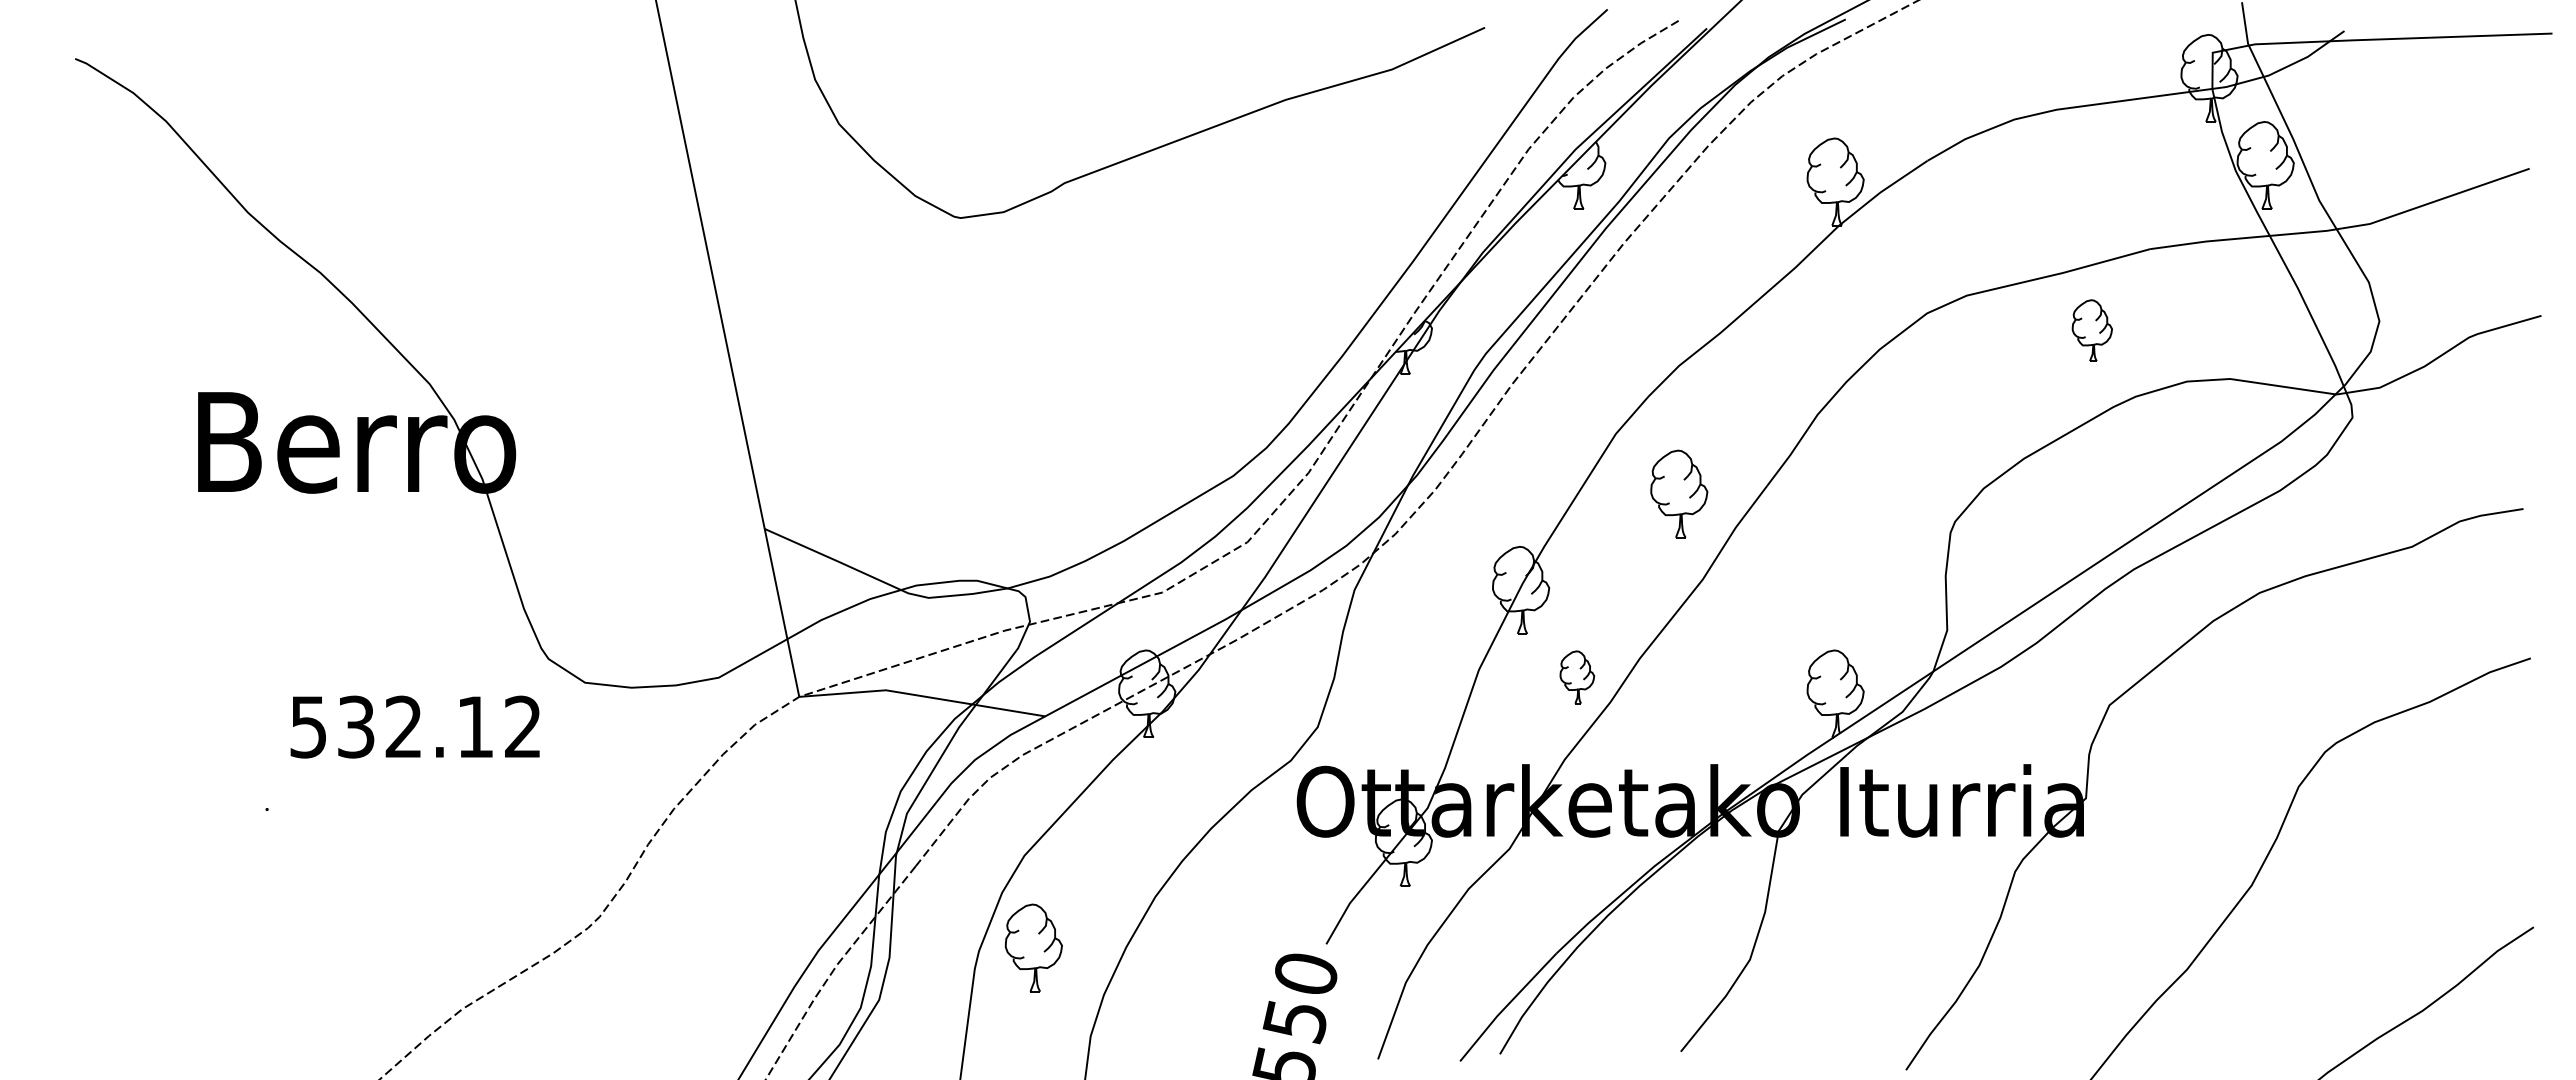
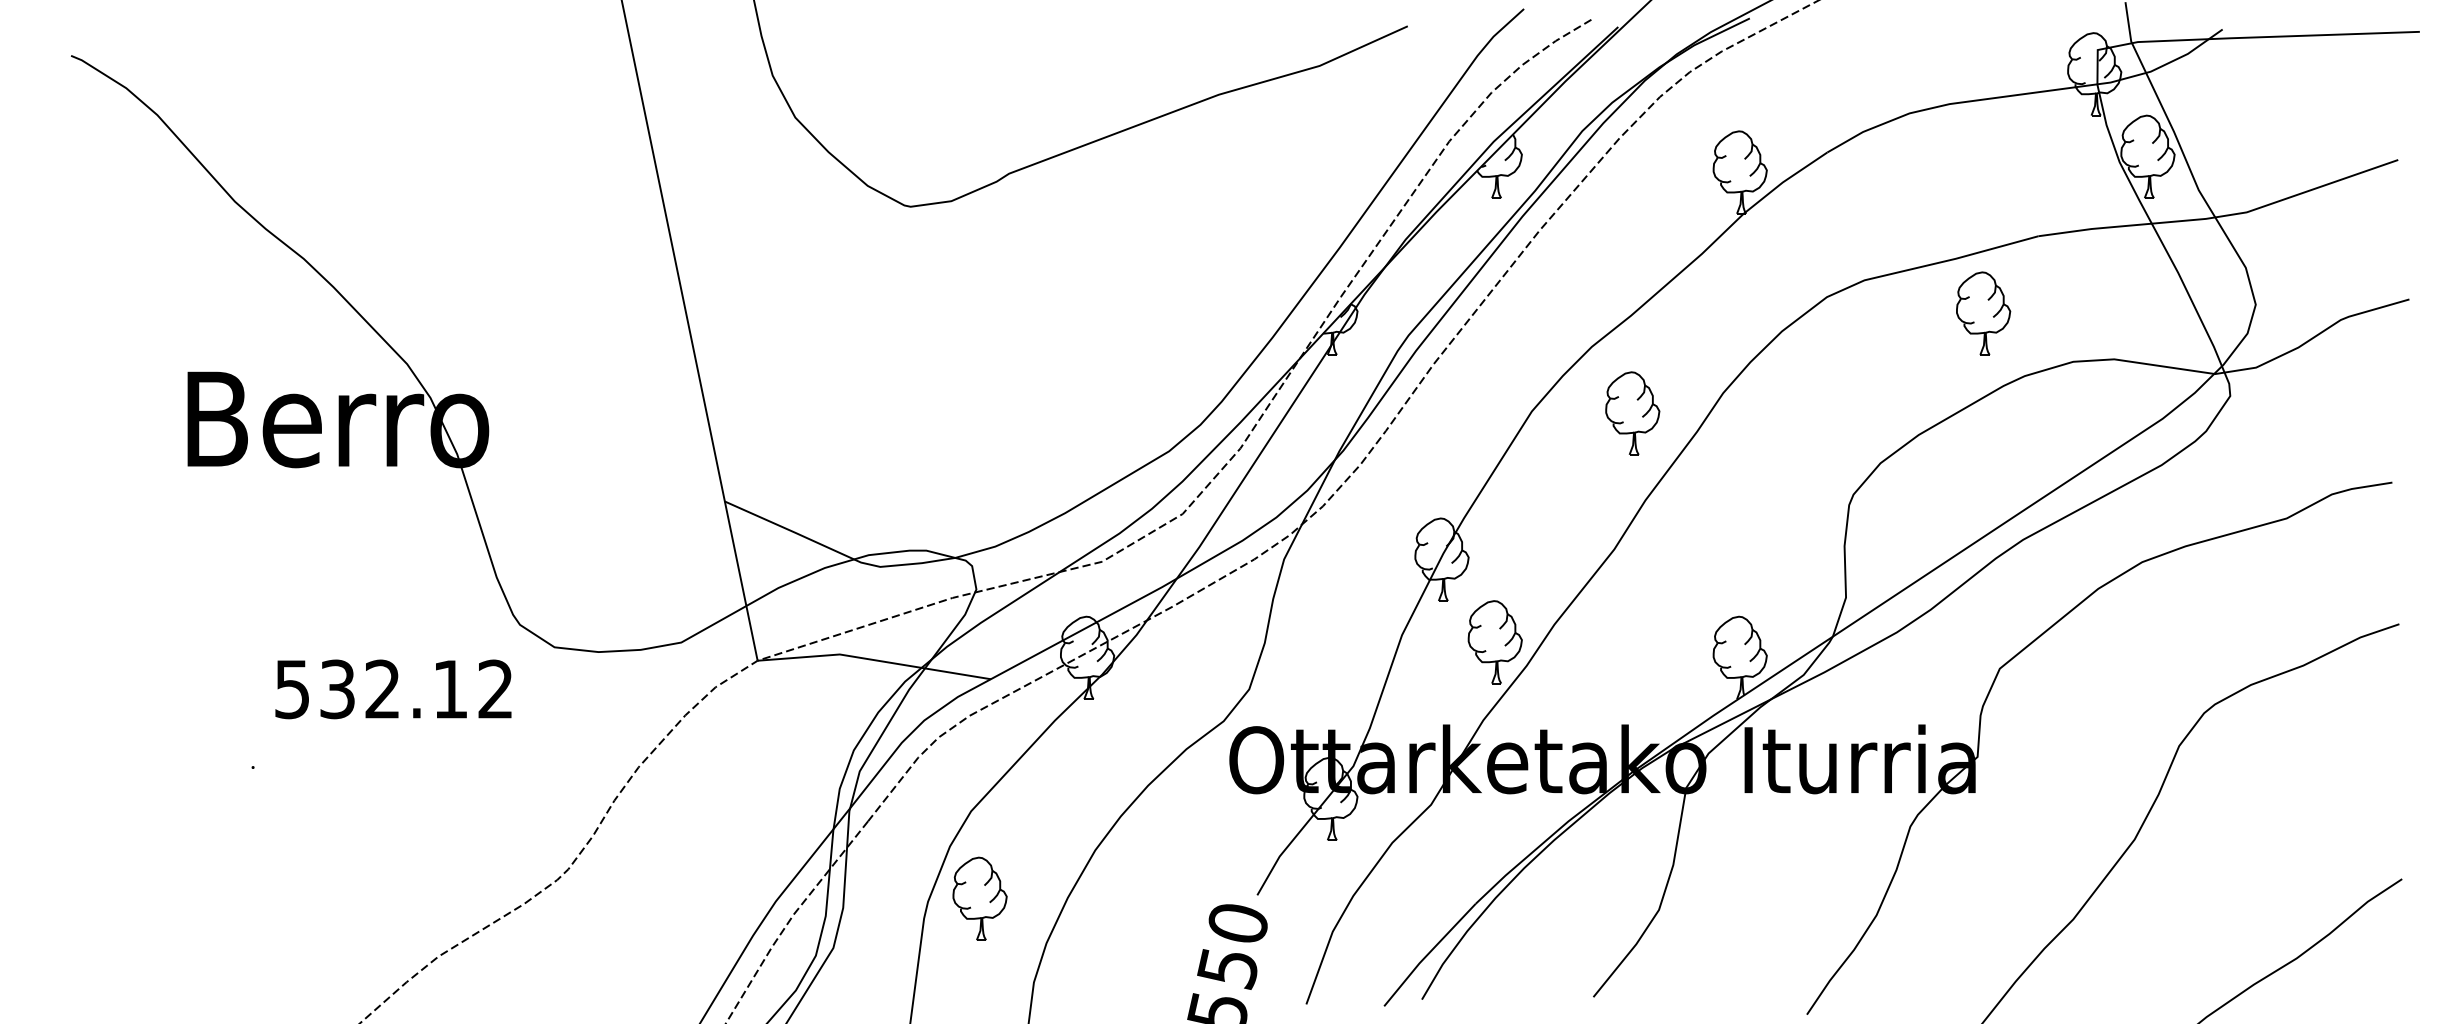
part: (2092, 330) -> (1983, 313), size x1.43
part: (1679, 493) -> (1632, 412), moved
part: (1577, 677) -> (1495, 642), size x1.67

